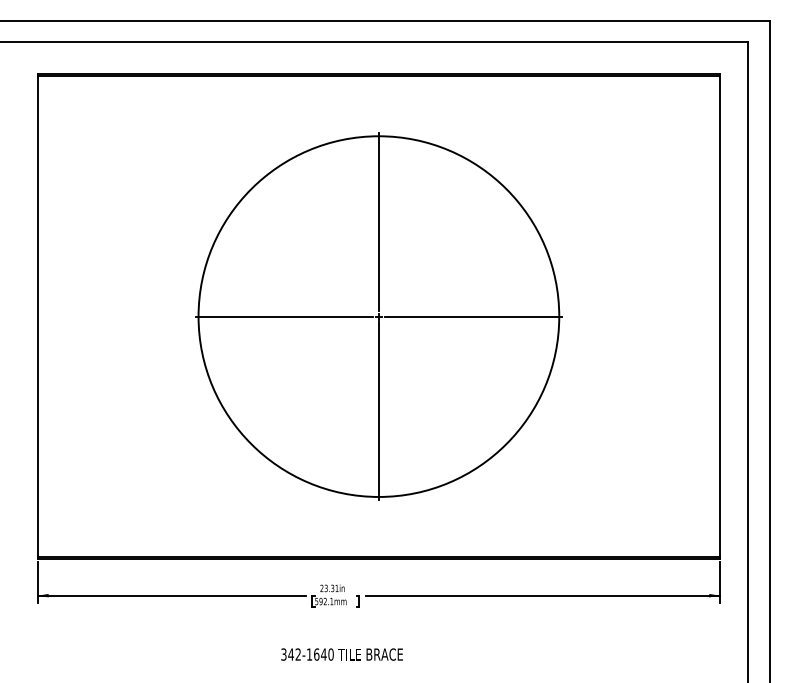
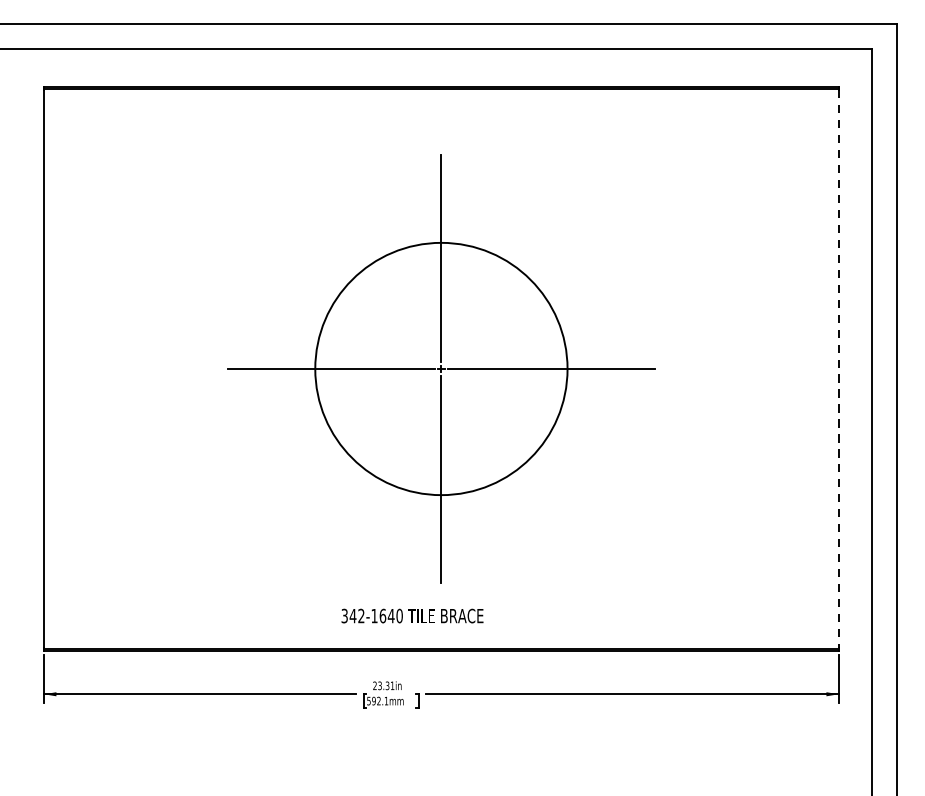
circle: (378, 316) -> (440, 368), size x0.6
line: (719, 317) -> (838, 370), solid -> dashed
text: (341, 654) -> (411, 615), moved

